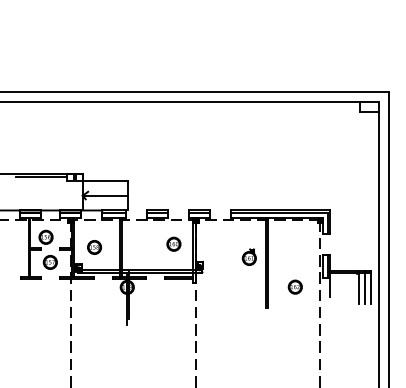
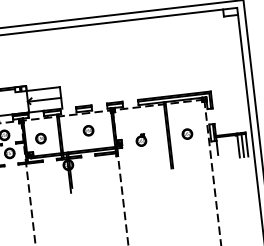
part: (173, 243) -> (88, 130), moved
part: (248, 256) -> (140, 139), moved
part: (294, 286) -> (186, 133), moved

